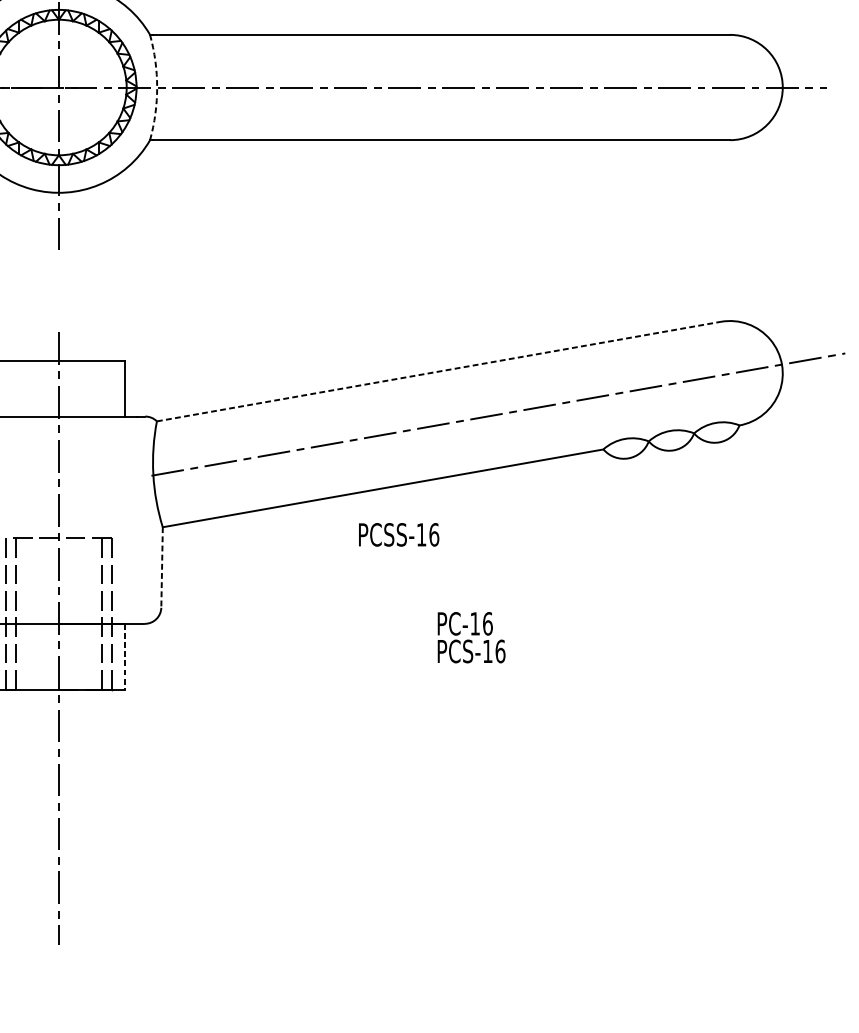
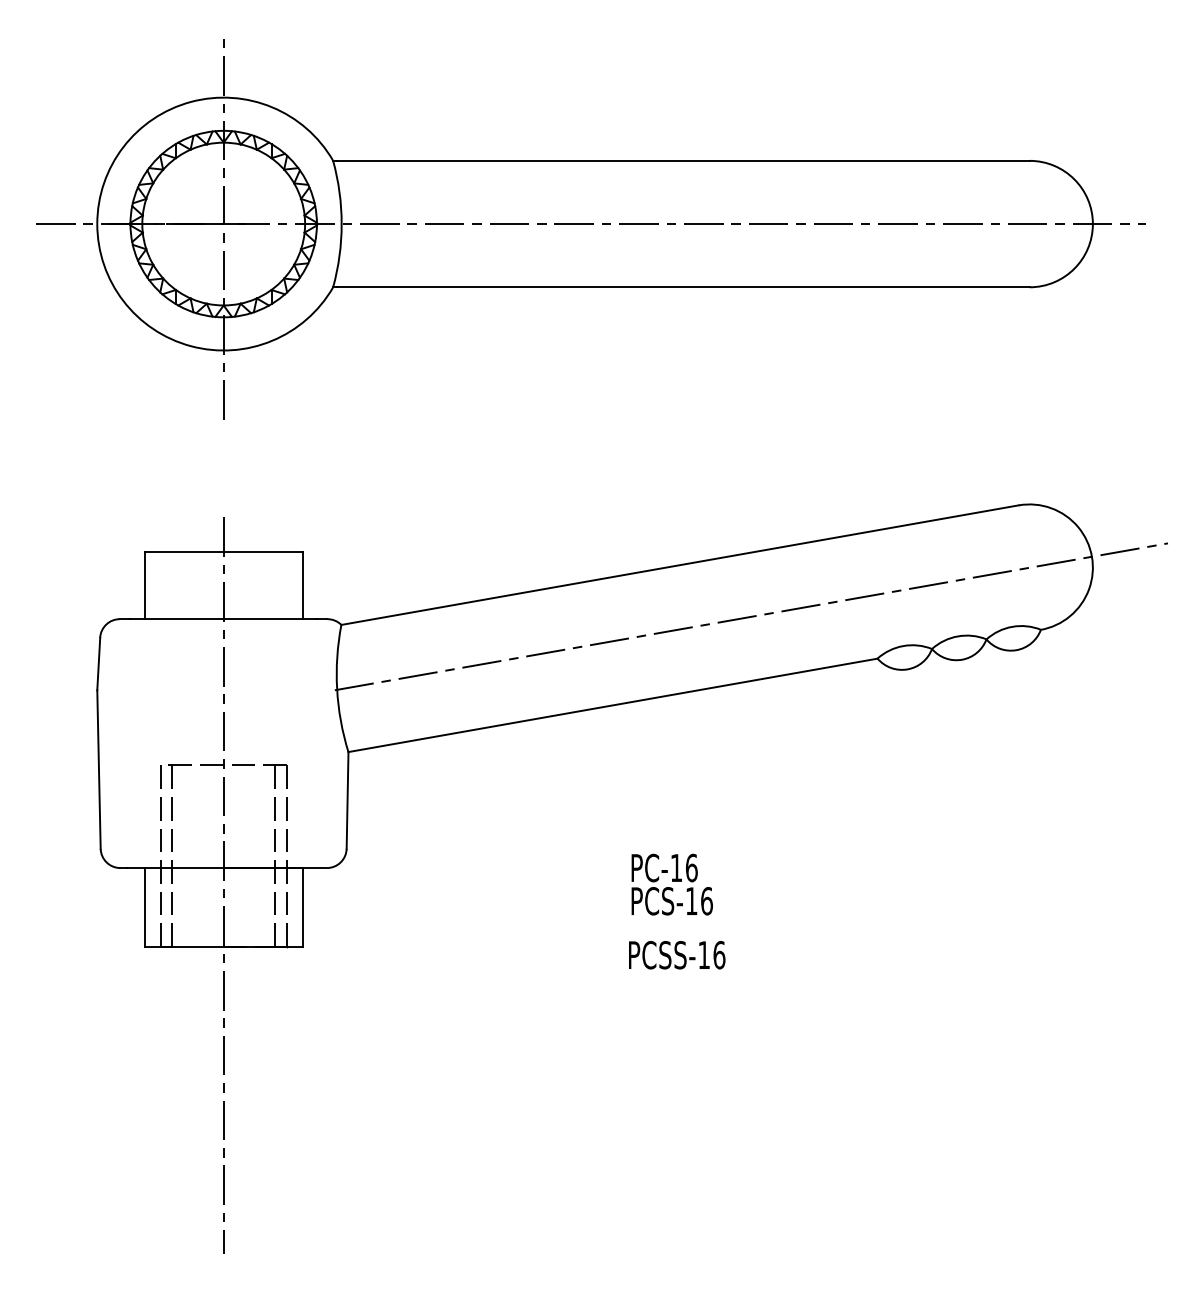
arc: (157, 87) -> (341, 224), dashed -> solid
line: (439, 371) -> (680, 565), dashed -> solid
text: (399, 535) -> (677, 955), moved
line: (162, 567) -> (347, 800), dashed -> solid
text: (470, 637) -> (671, 884), moved
line: (124, 656) -> (302, 907), dashed -> solid

